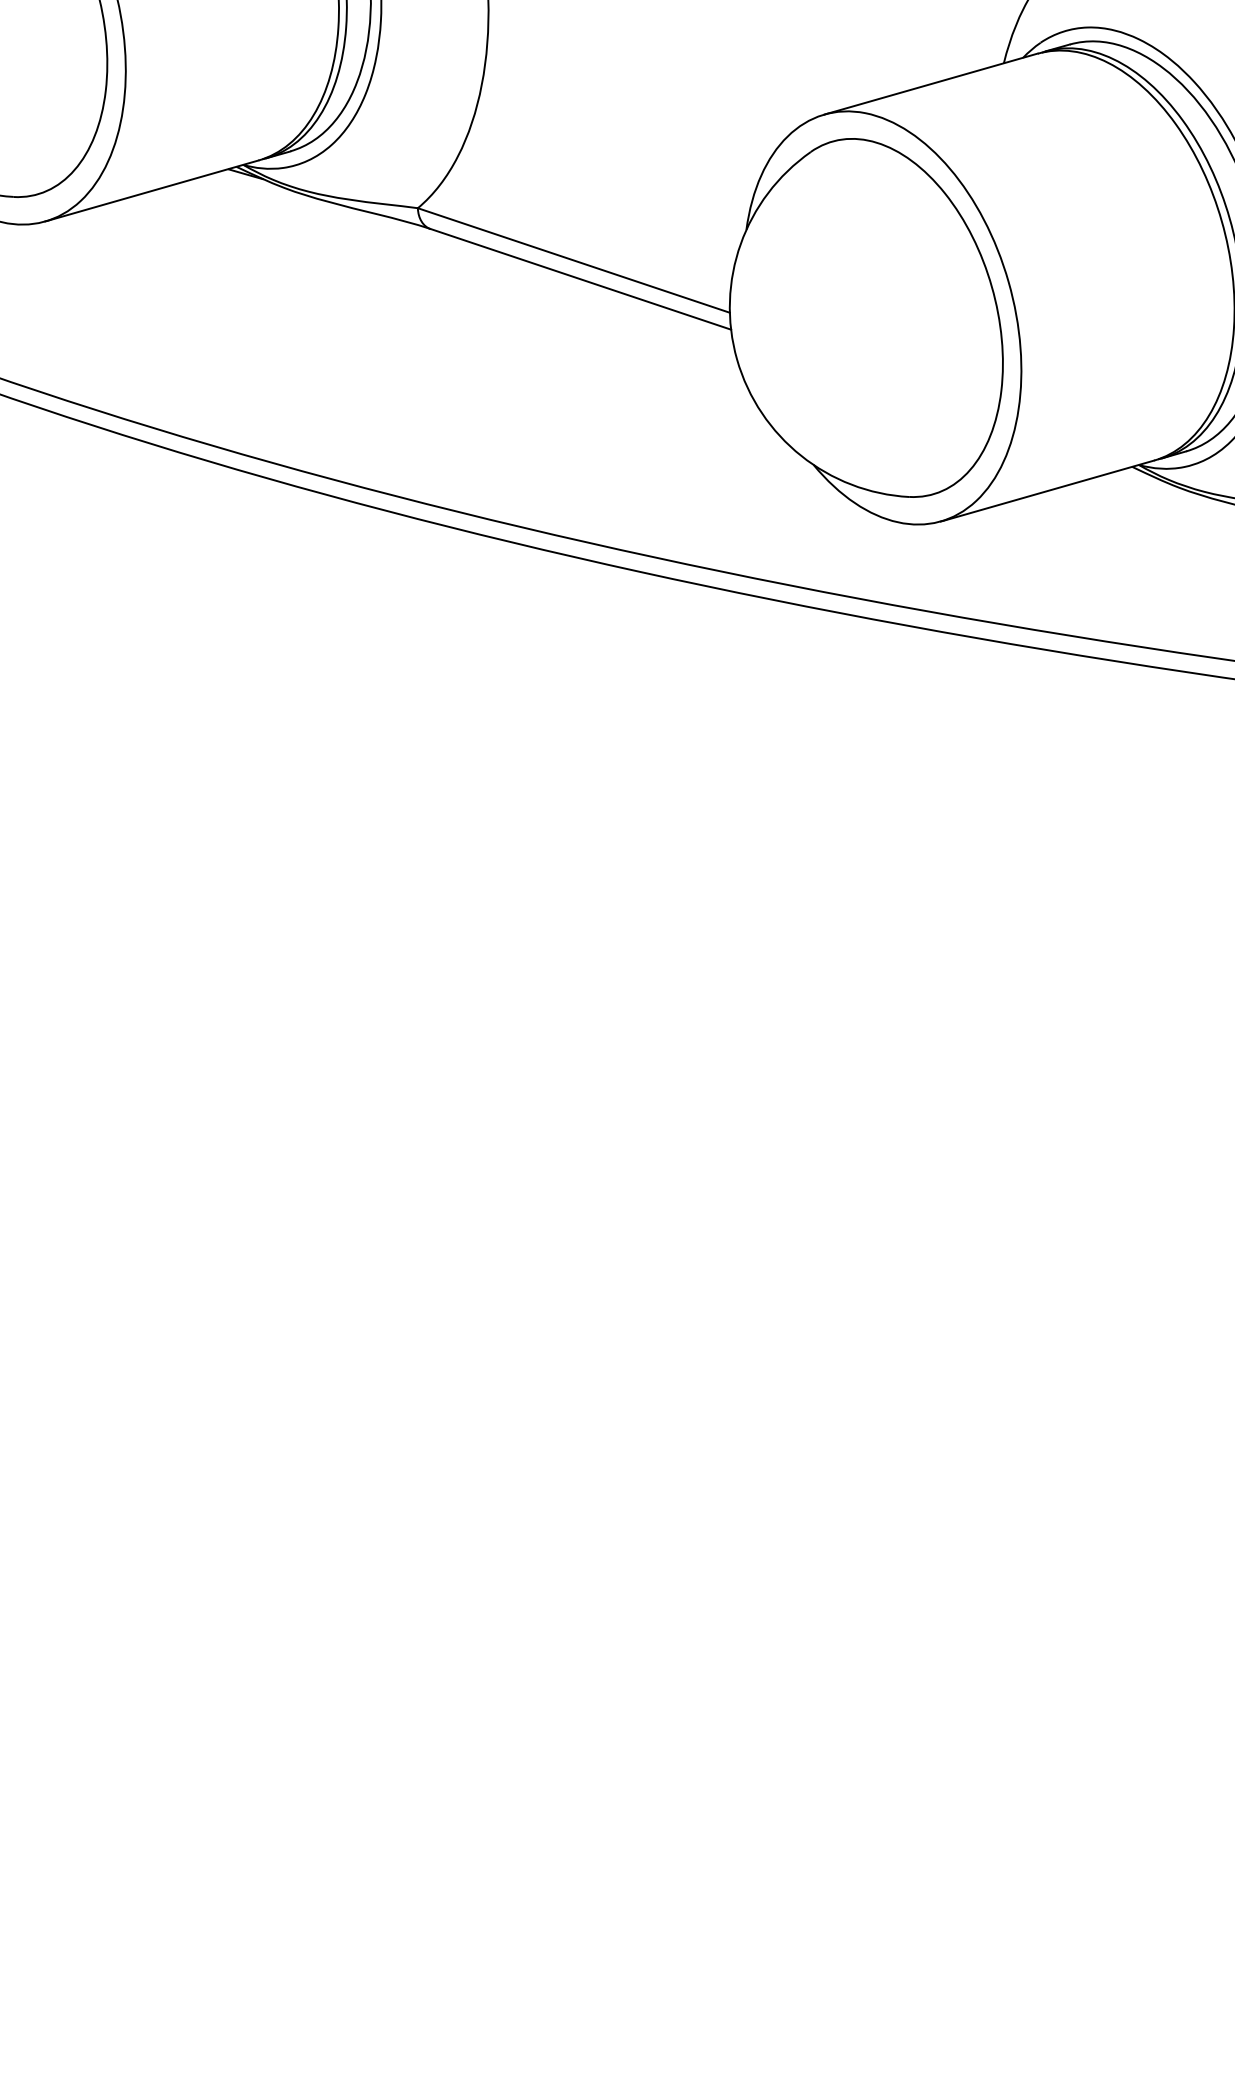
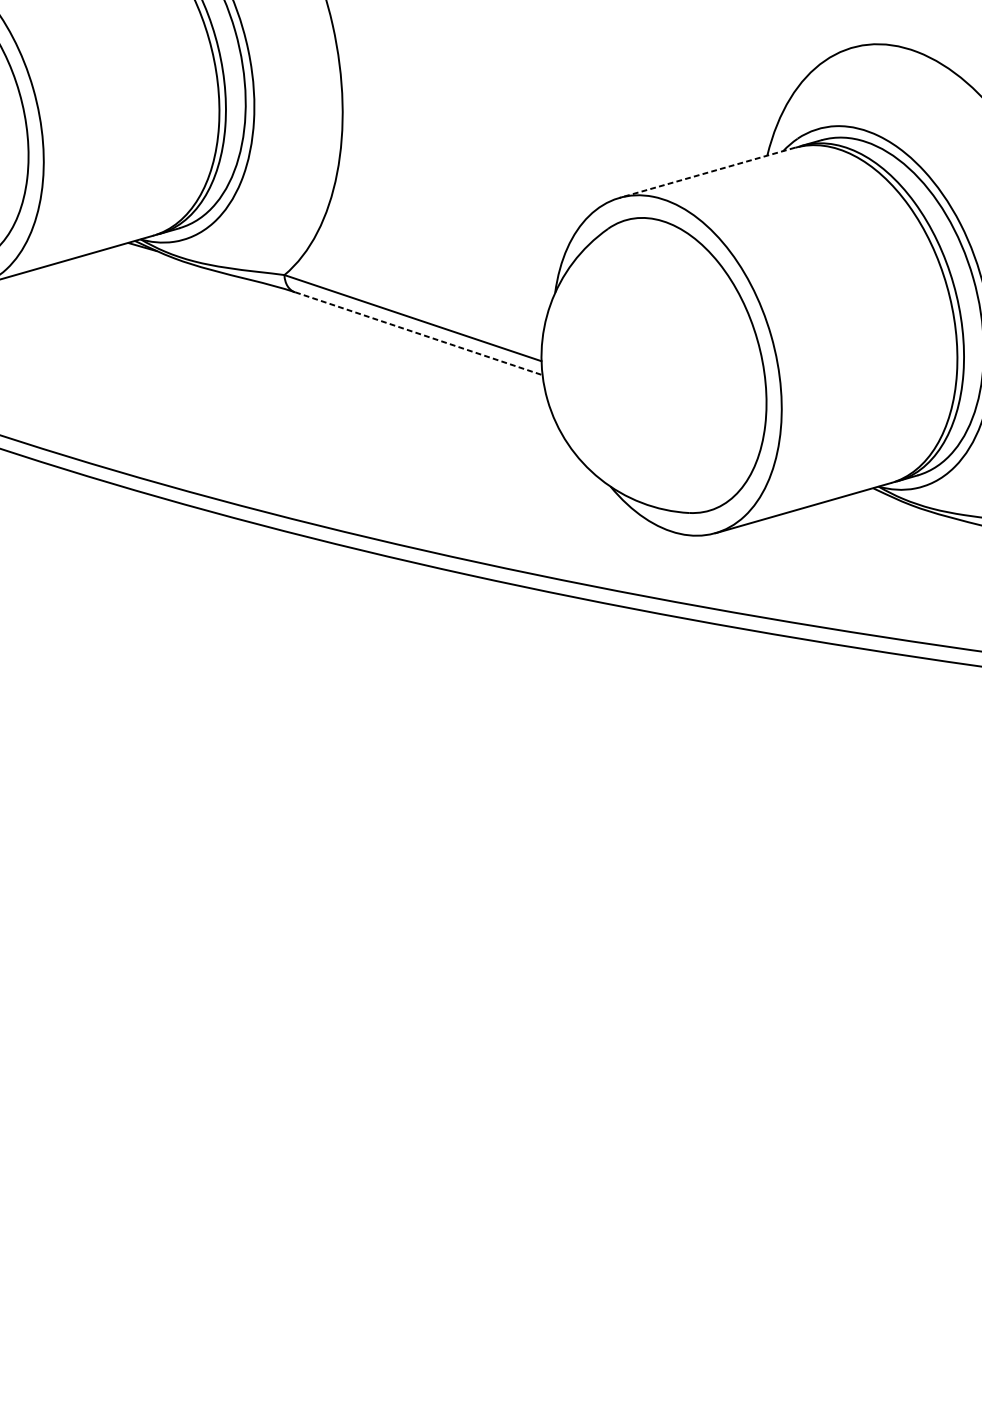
line: (931, 84) -> (707, 173), solid -> dashed
line: (581, 279) -> (419, 333), solid -> dashed

